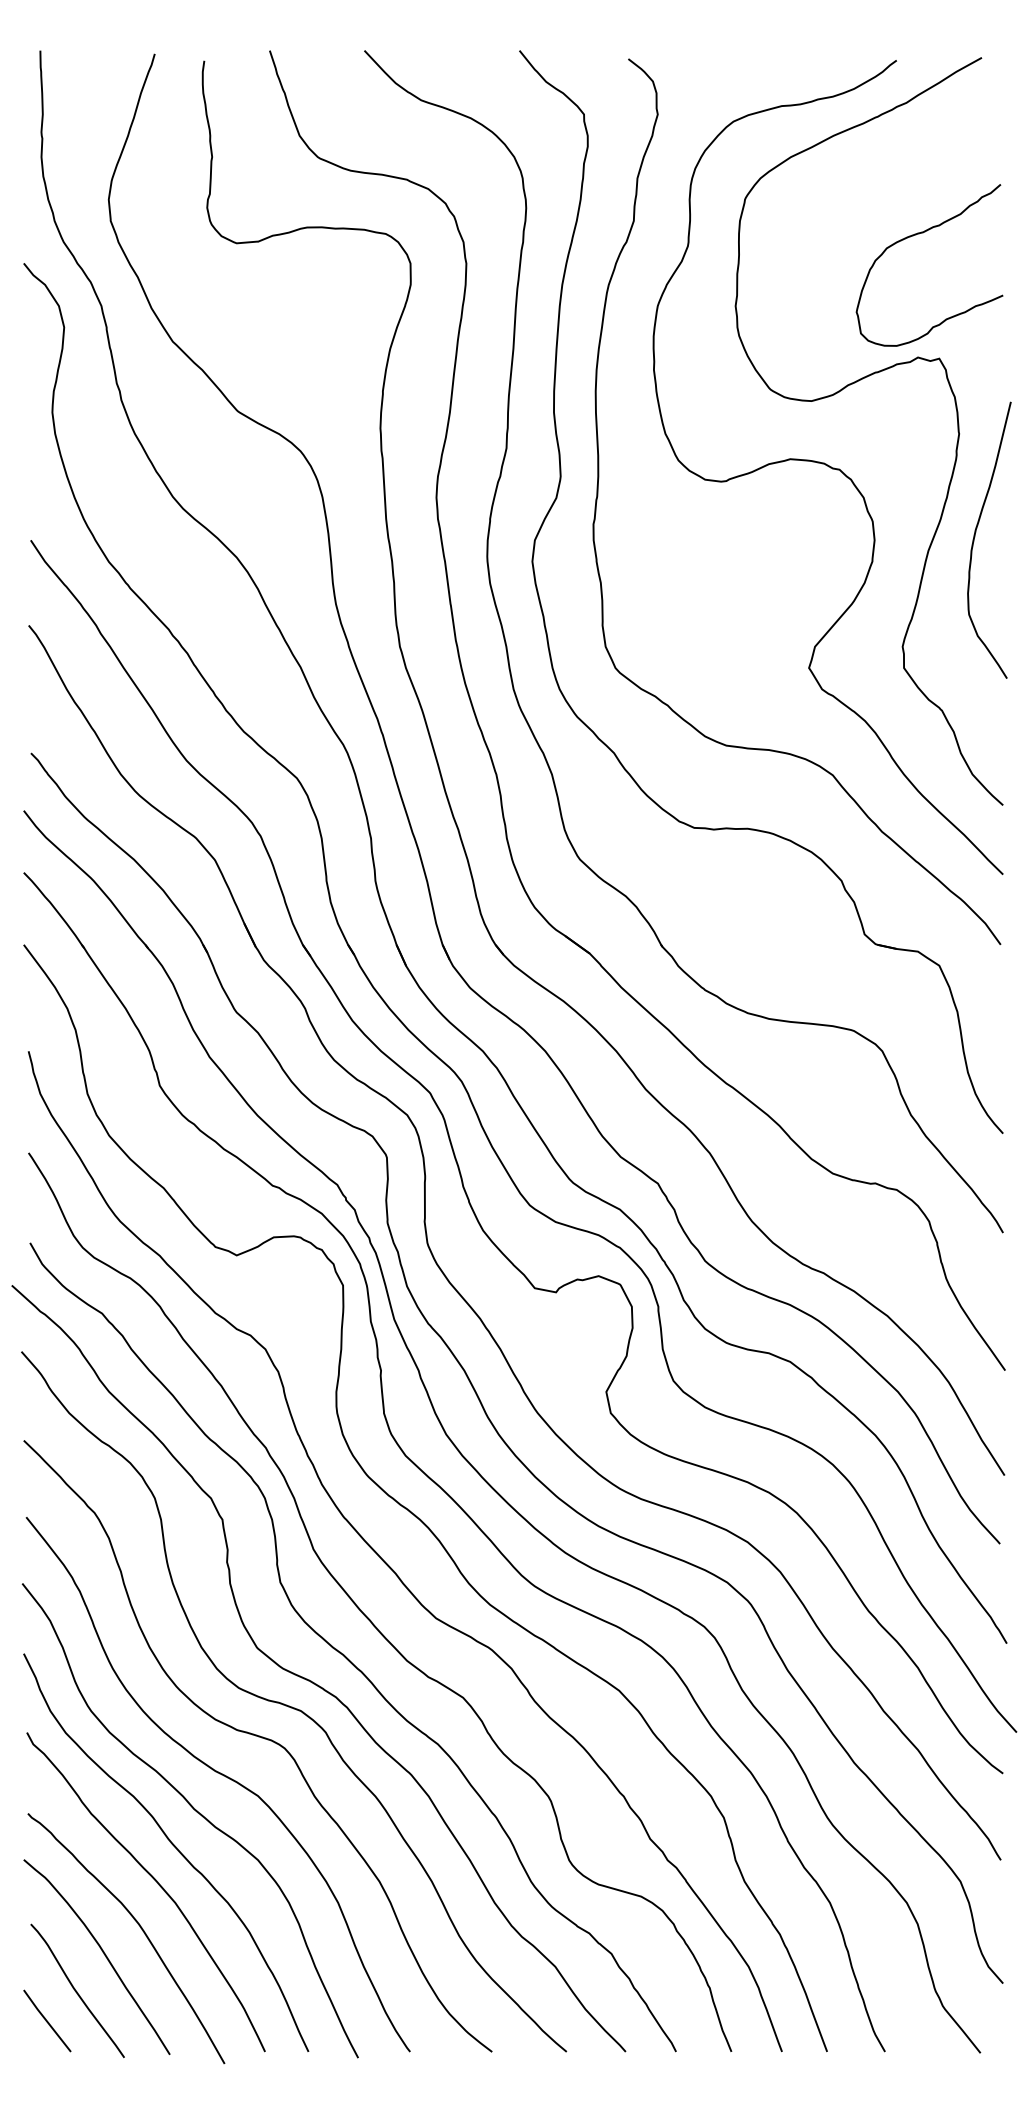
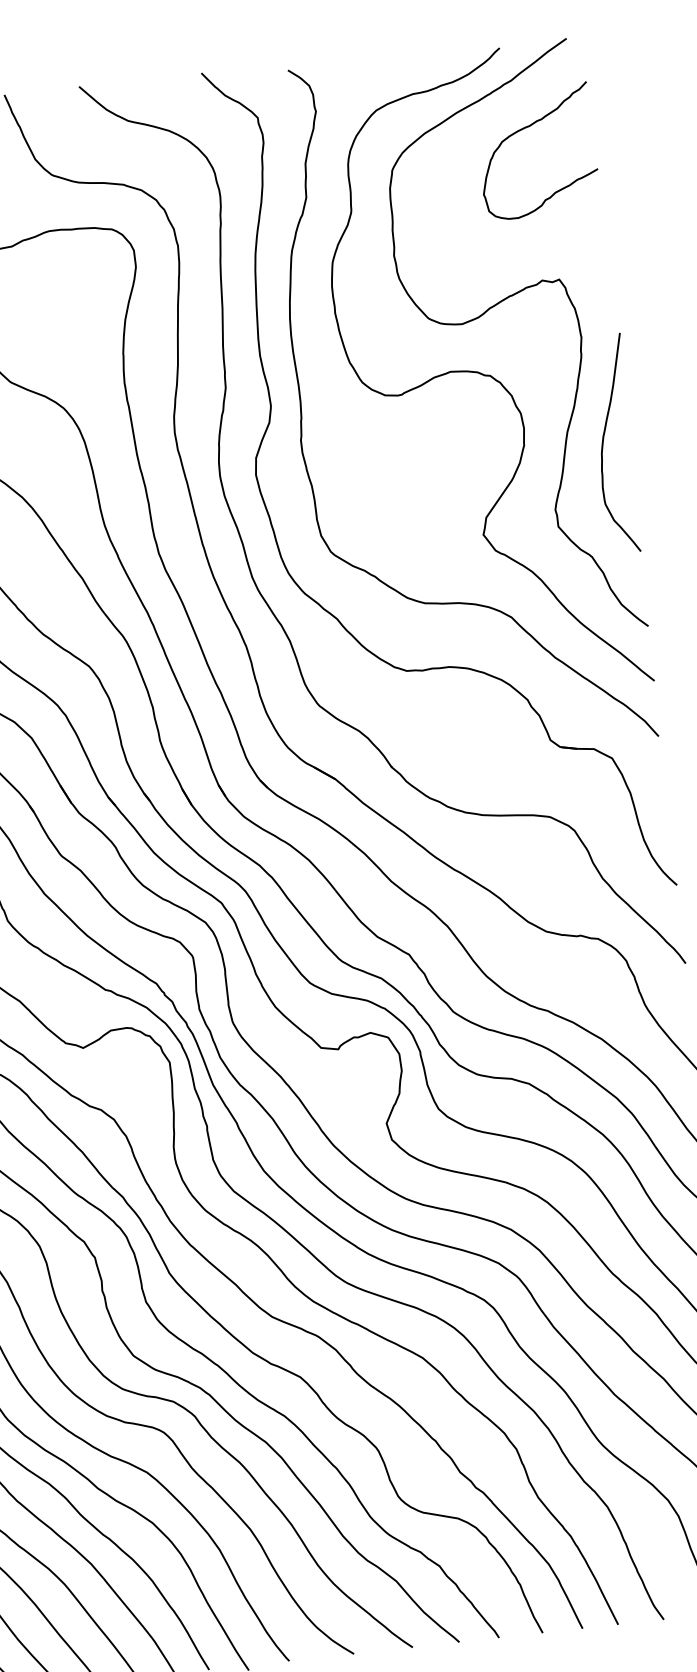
curve: (923, 233) -> (529, 127), moved
curve: (975, 537) -> (603, 442), moved

